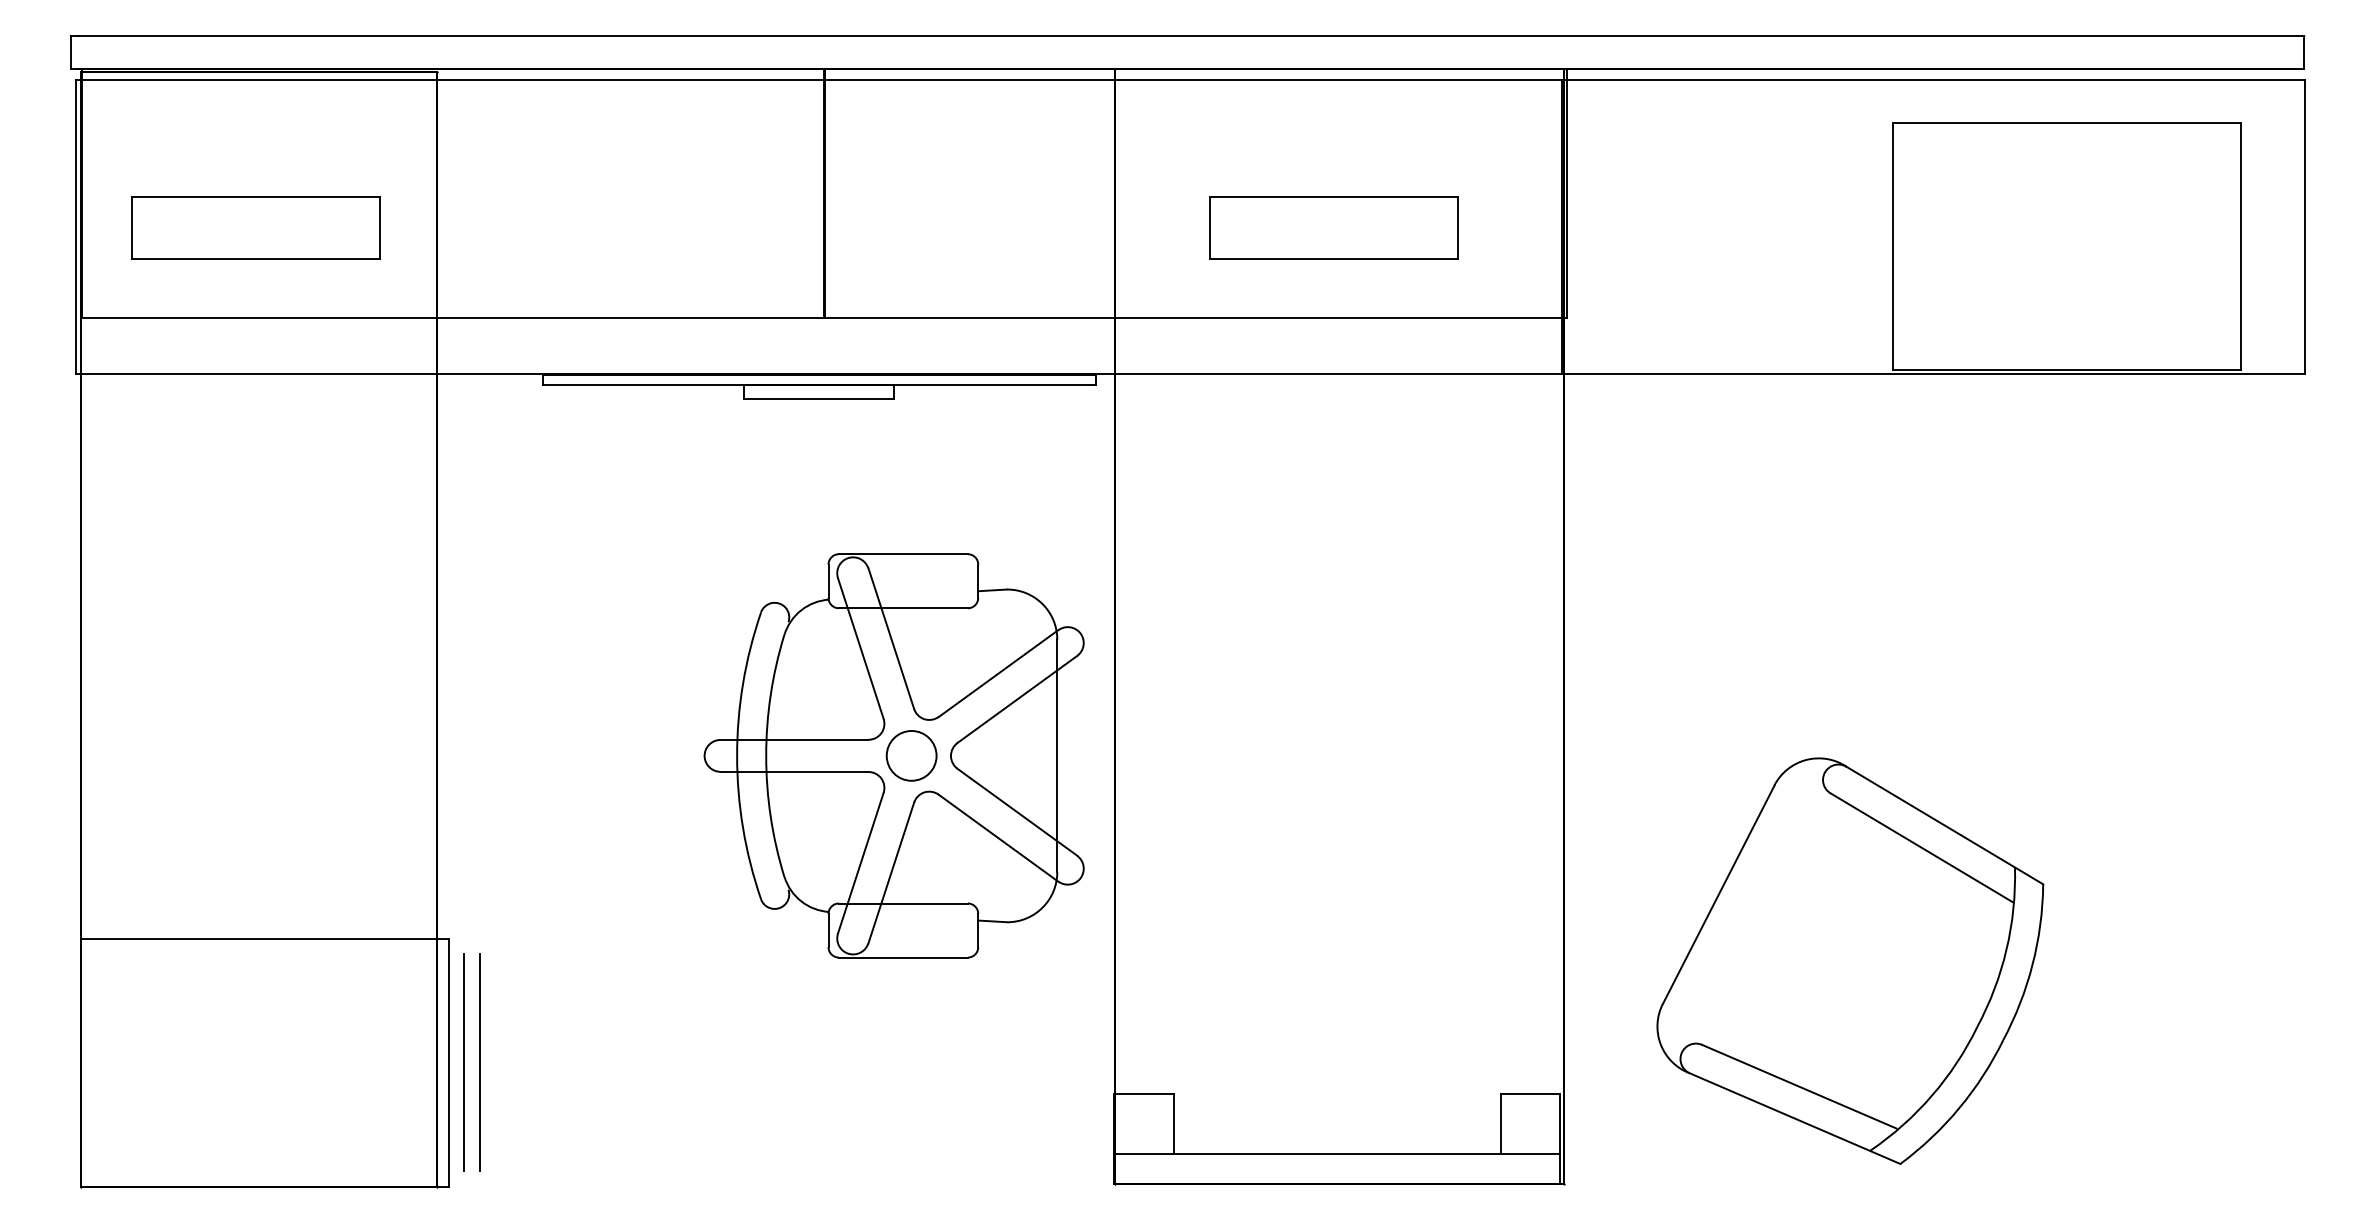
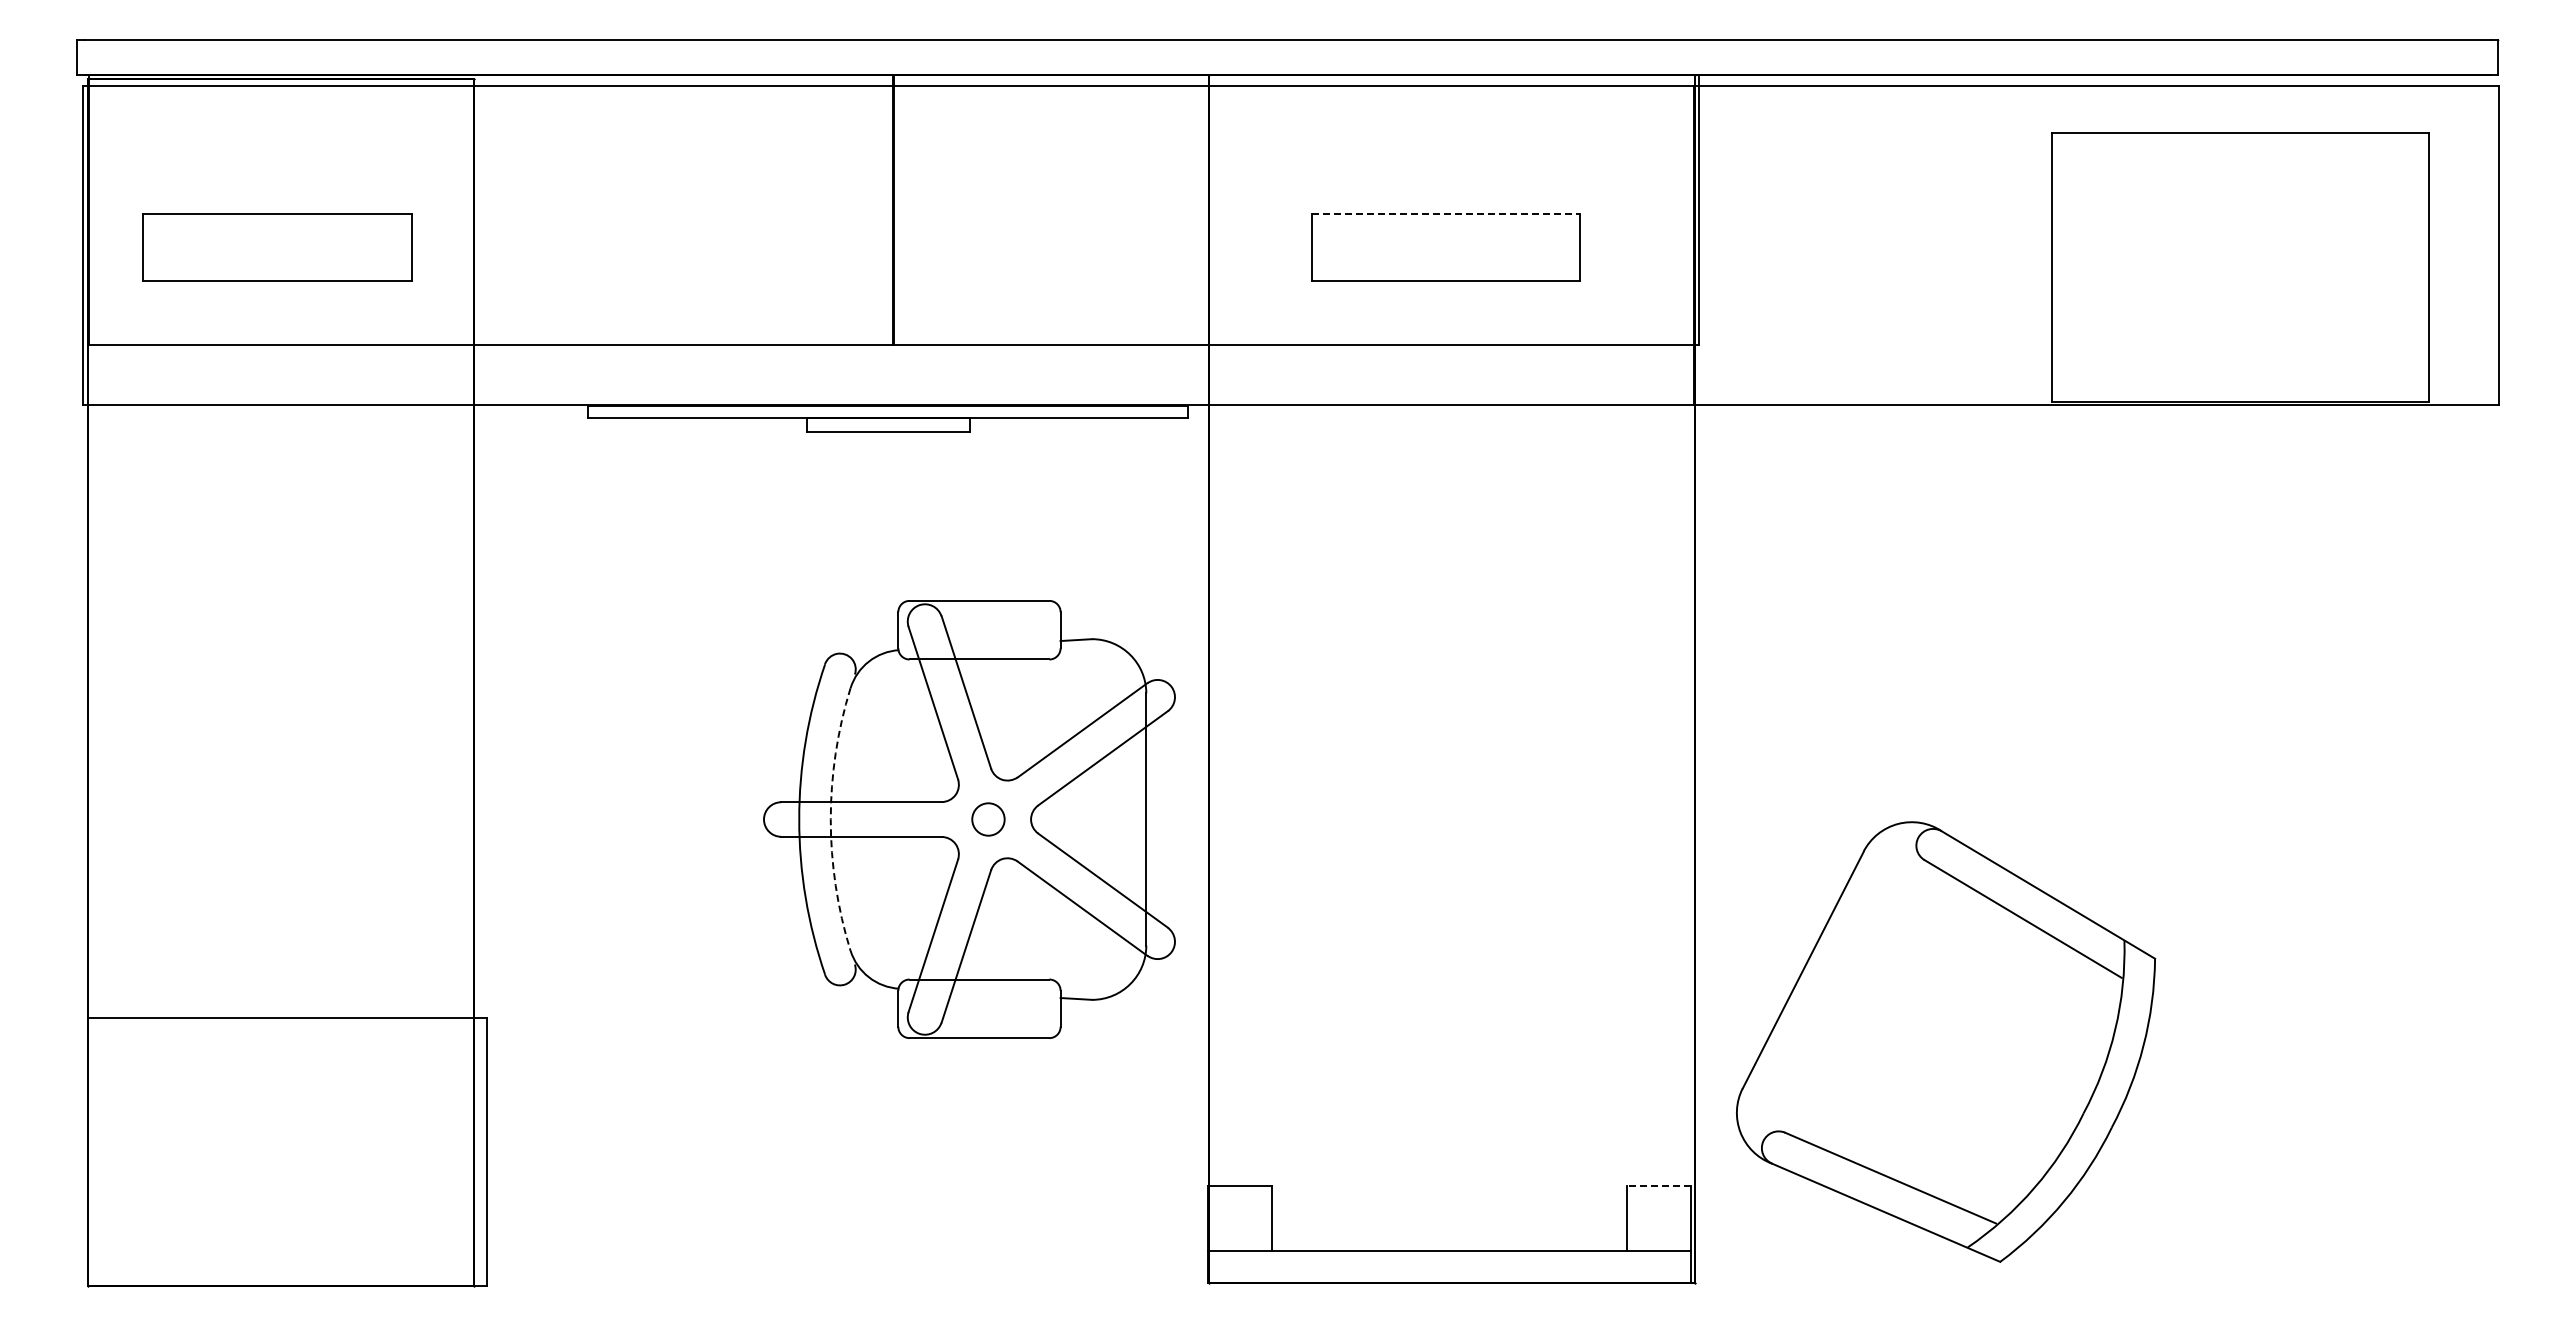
line: (1334, 196) -> (1446, 213), solid -> dashed
arc: (765, 755) -> (830, 819), solid -> dashed
circle: (911, 755) -> (988, 819), size x0.6
part: (1850, 960) -> (1946, 1041), moved
line: (464, 1062) -> (503, 1151), removed
line: (479, 1062) -> (520, 1151), removed
line: (1529, 1094) -> (1658, 1186), solid -> dashed

